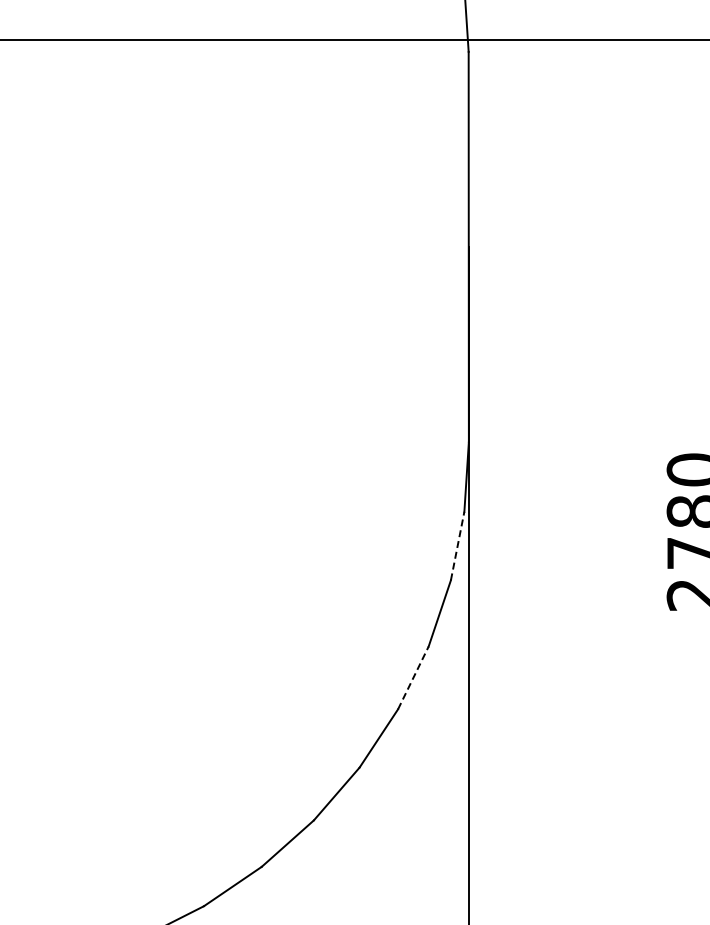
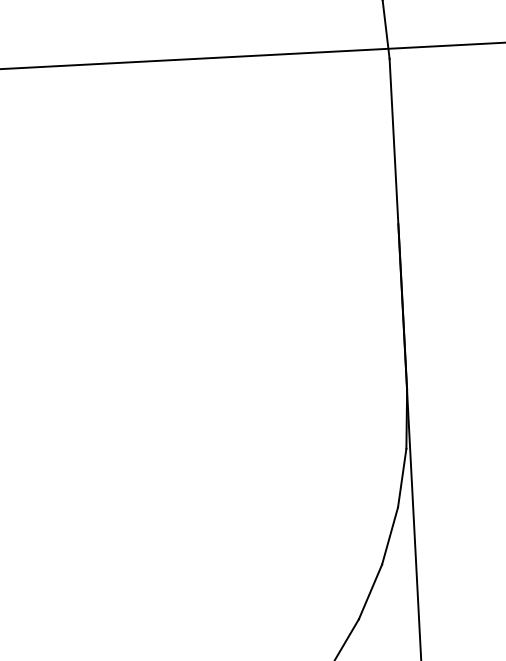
line: (457, 546) -> (402, 478), dashed -> solid
line: (413, 677) -> (370, 591), dashed -> solid

